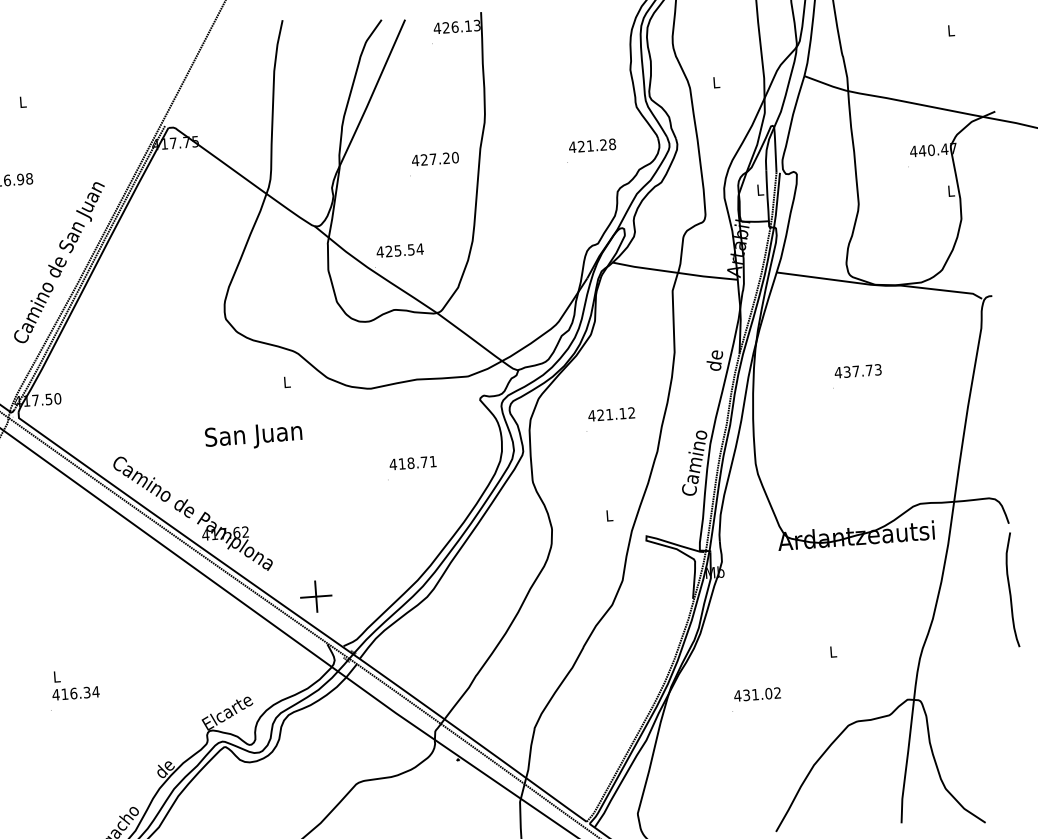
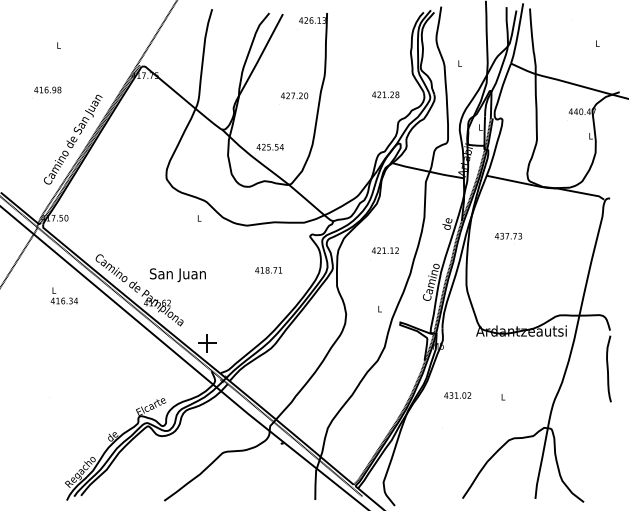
text: (858, 371) -> (508, 236), moved
text: (253, 436) -> (177, 275), moved
text: (75, 683) -> (64, 295), moved
text: (757, 694) -> (457, 395), moved

